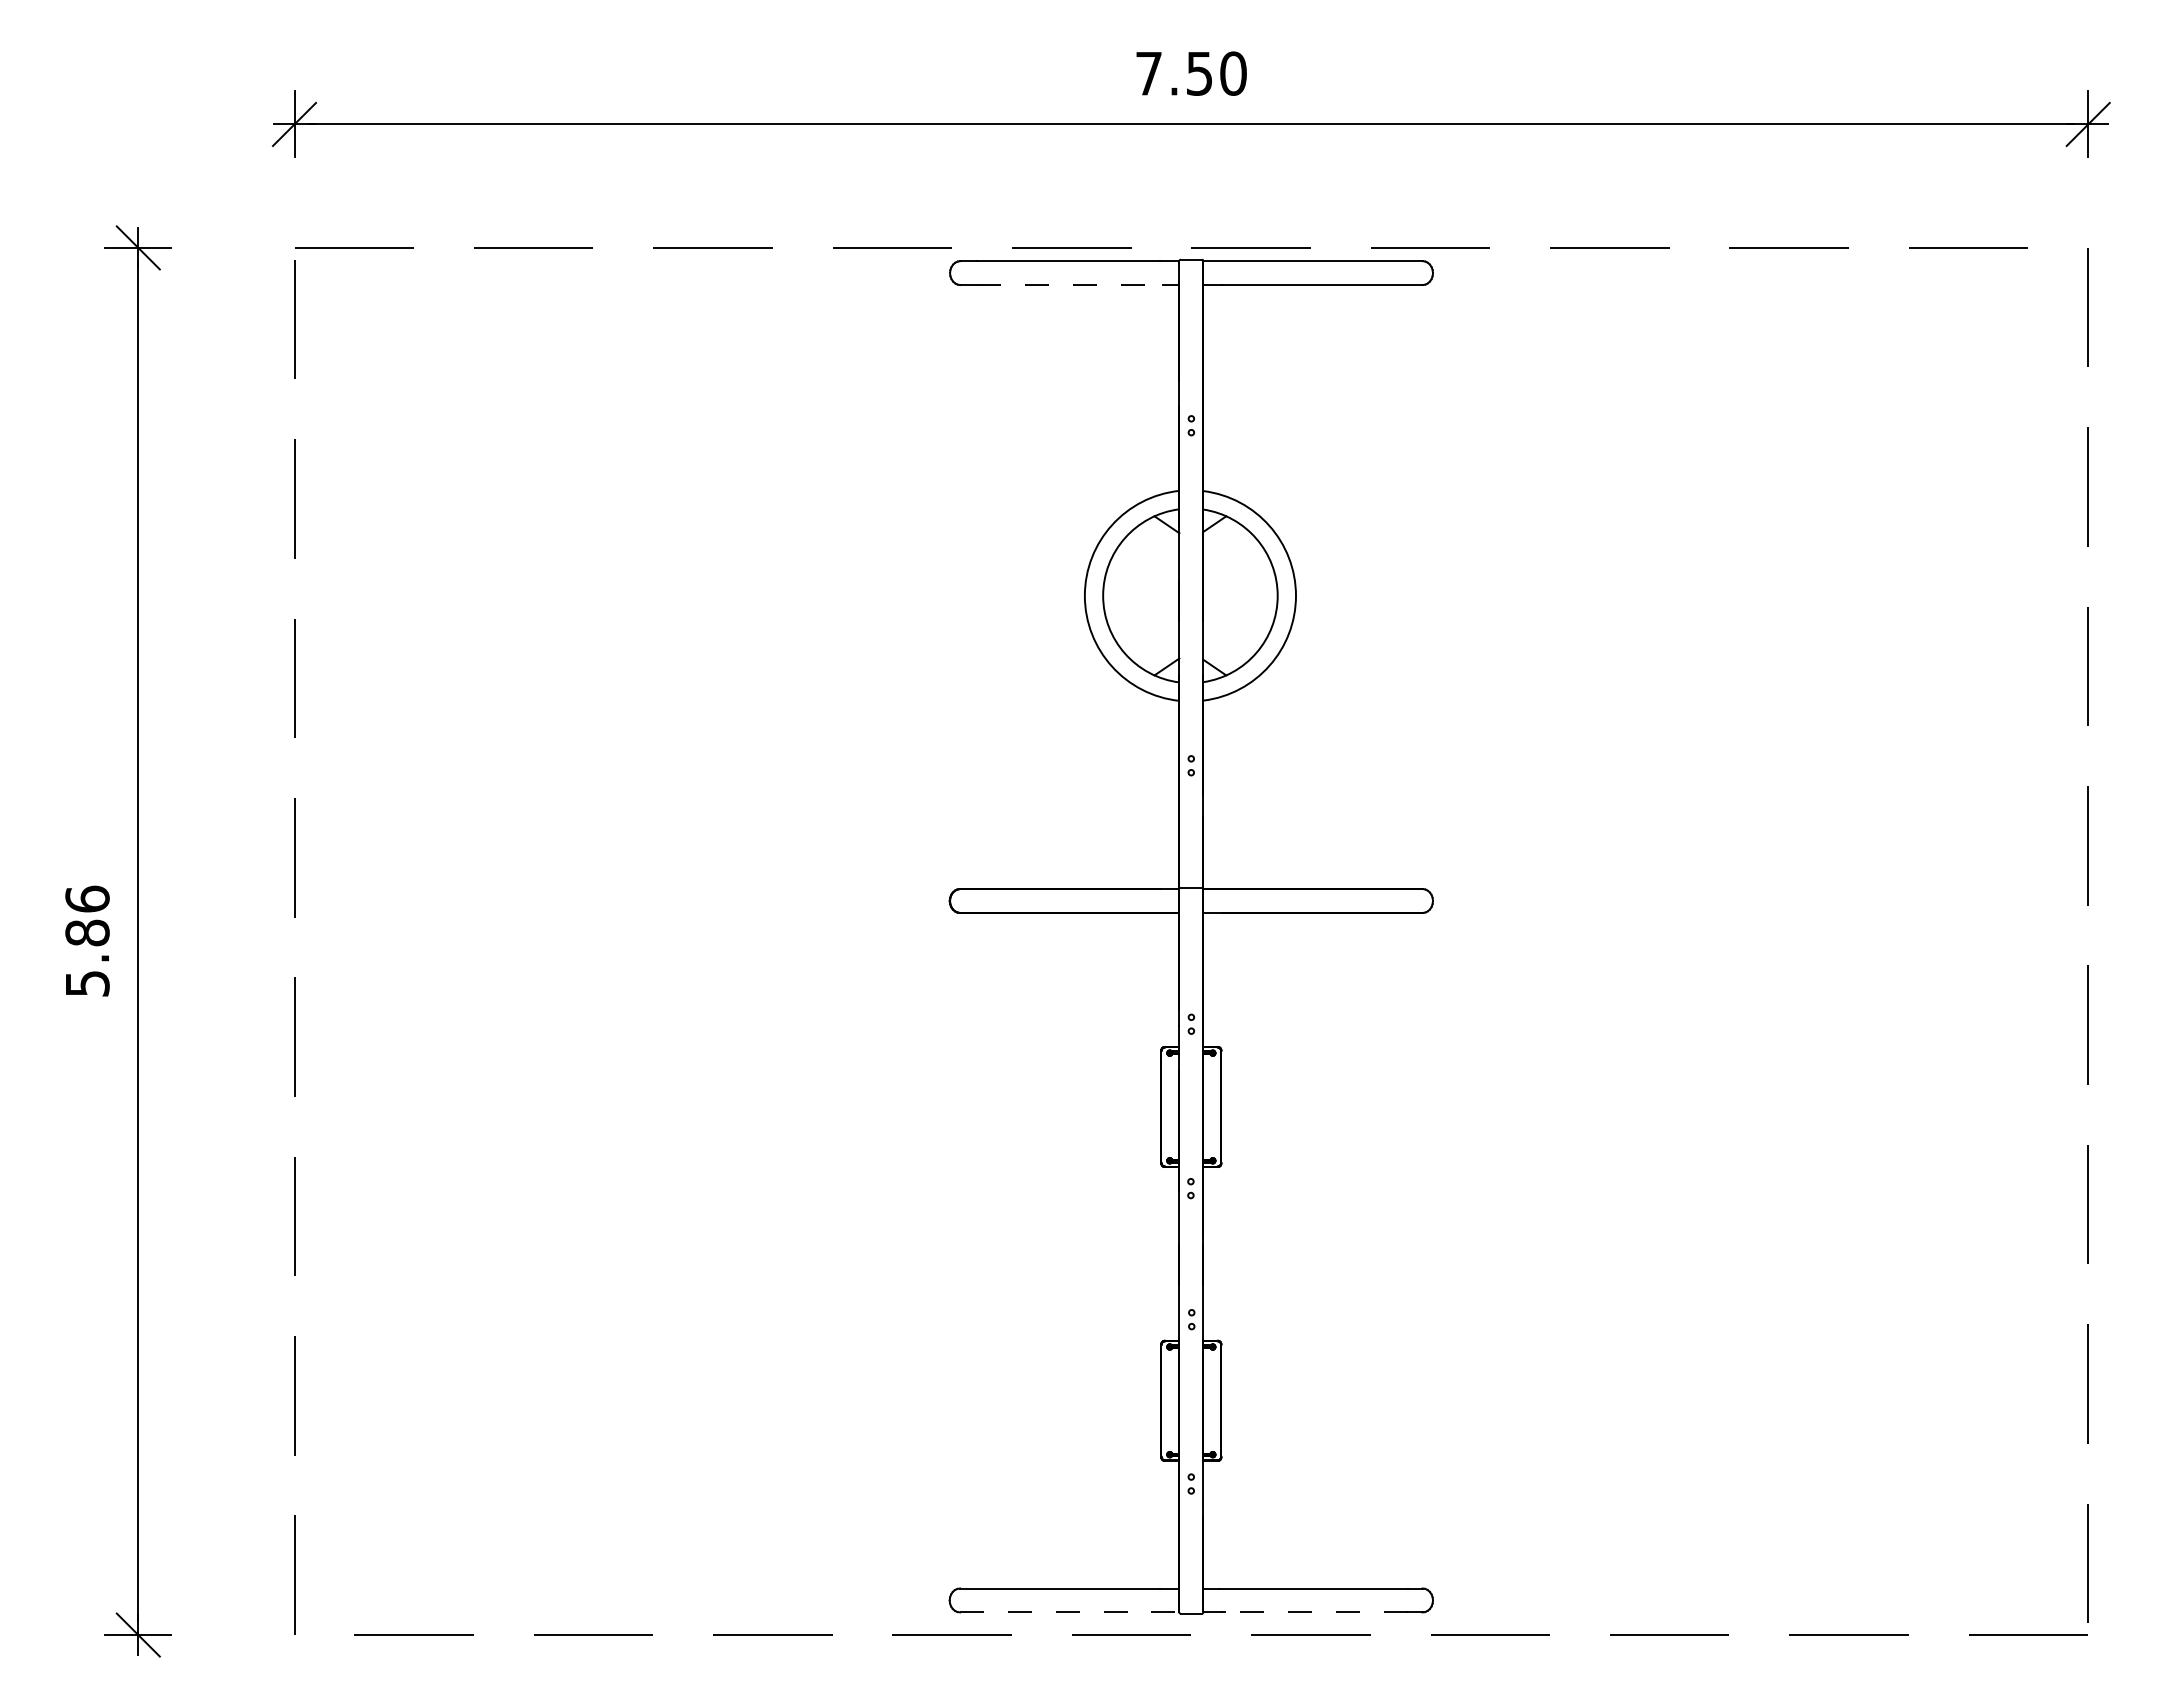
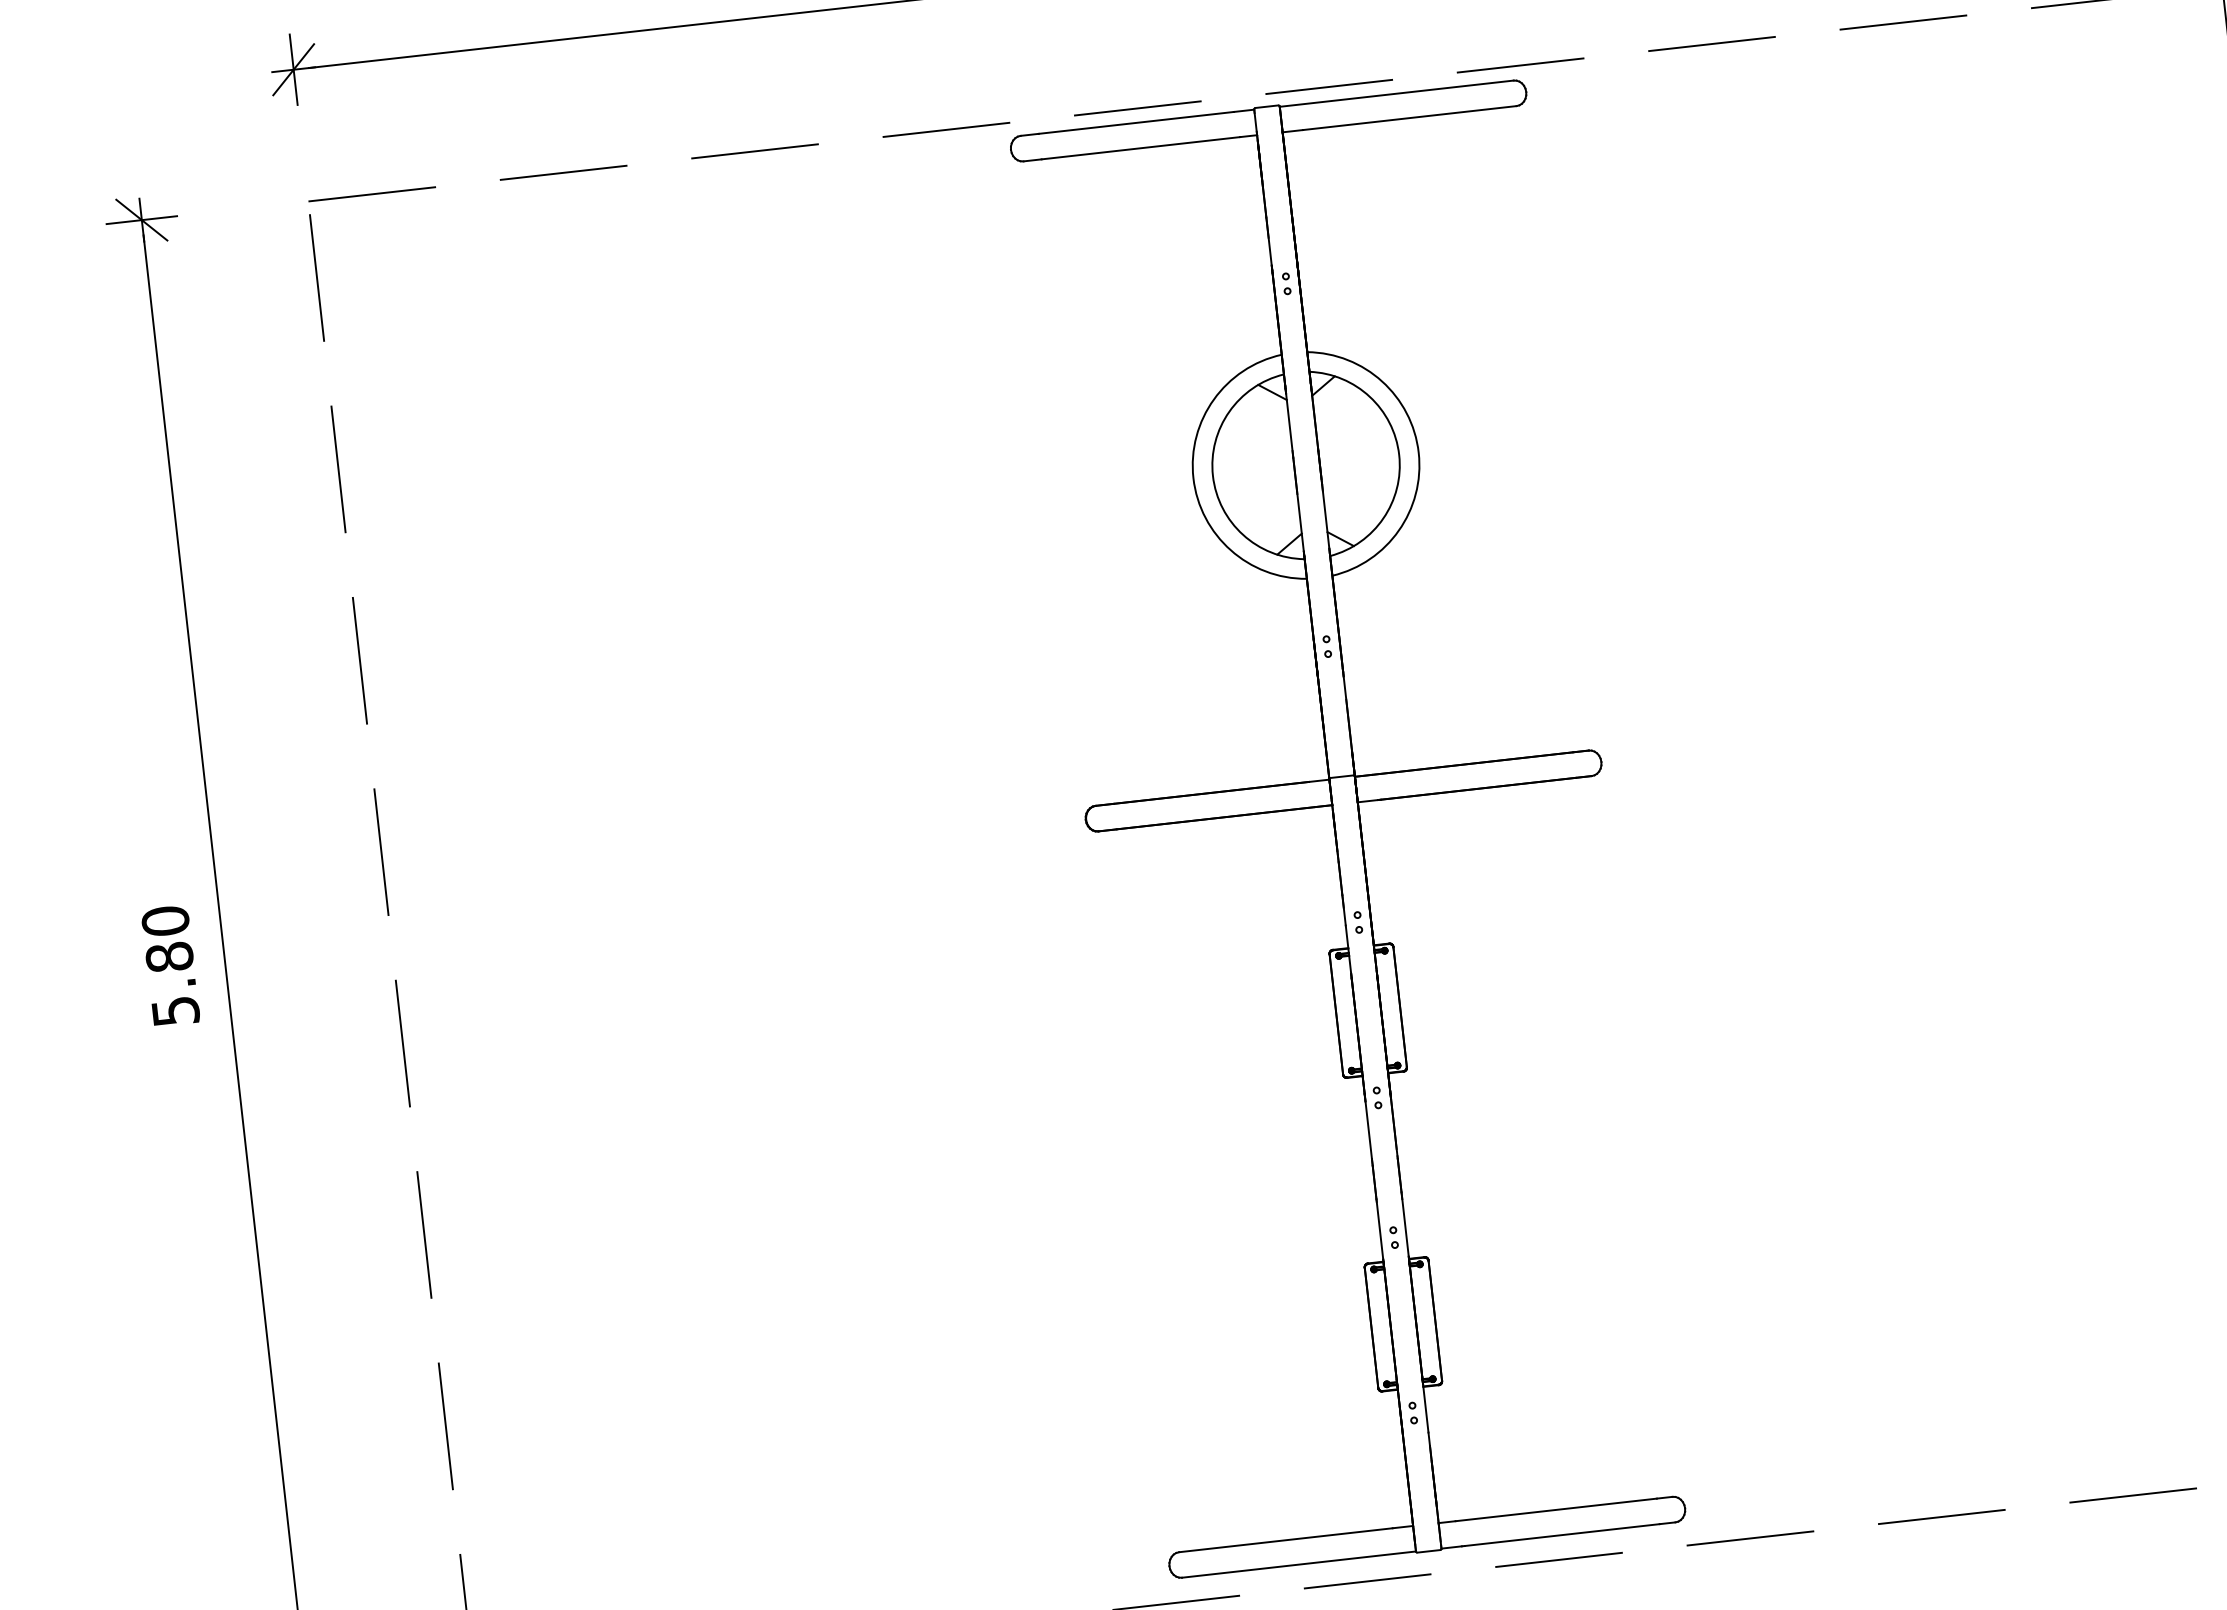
line: (1070, 285) -> (1140, 148), dashed -> solid
text: (87, 898) -> (165, 920), 5.86 -> 5.80
line: (1069, 1612) -> (1298, 1564), dashed -> solid
line: (1315, 1612) -> (1561, 1535), dashed -> solid

